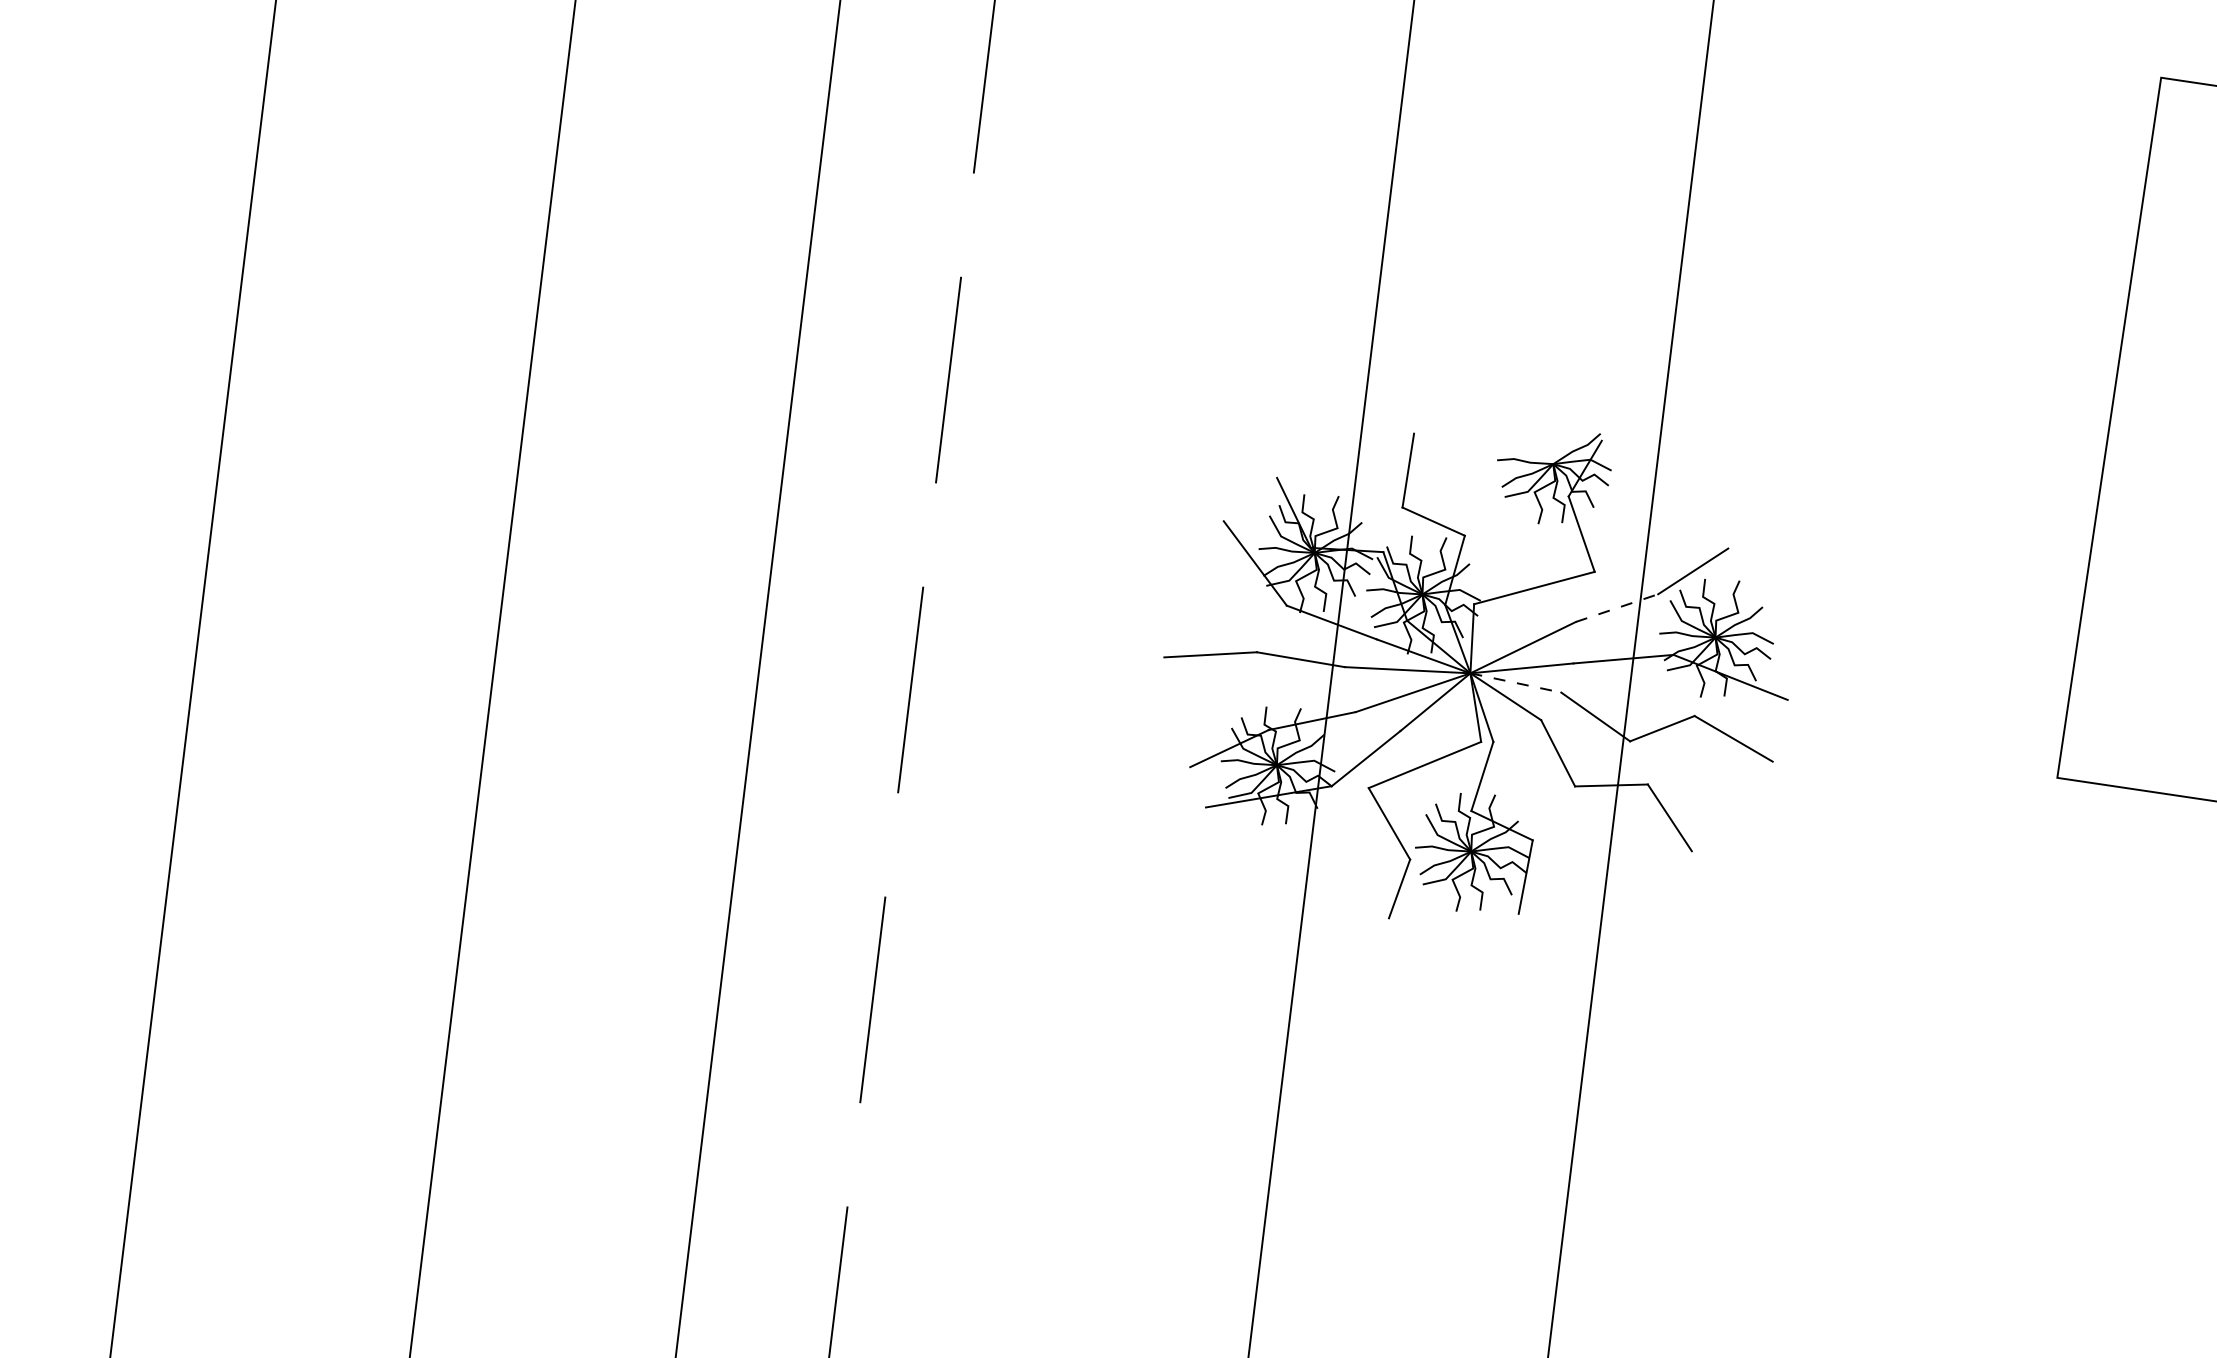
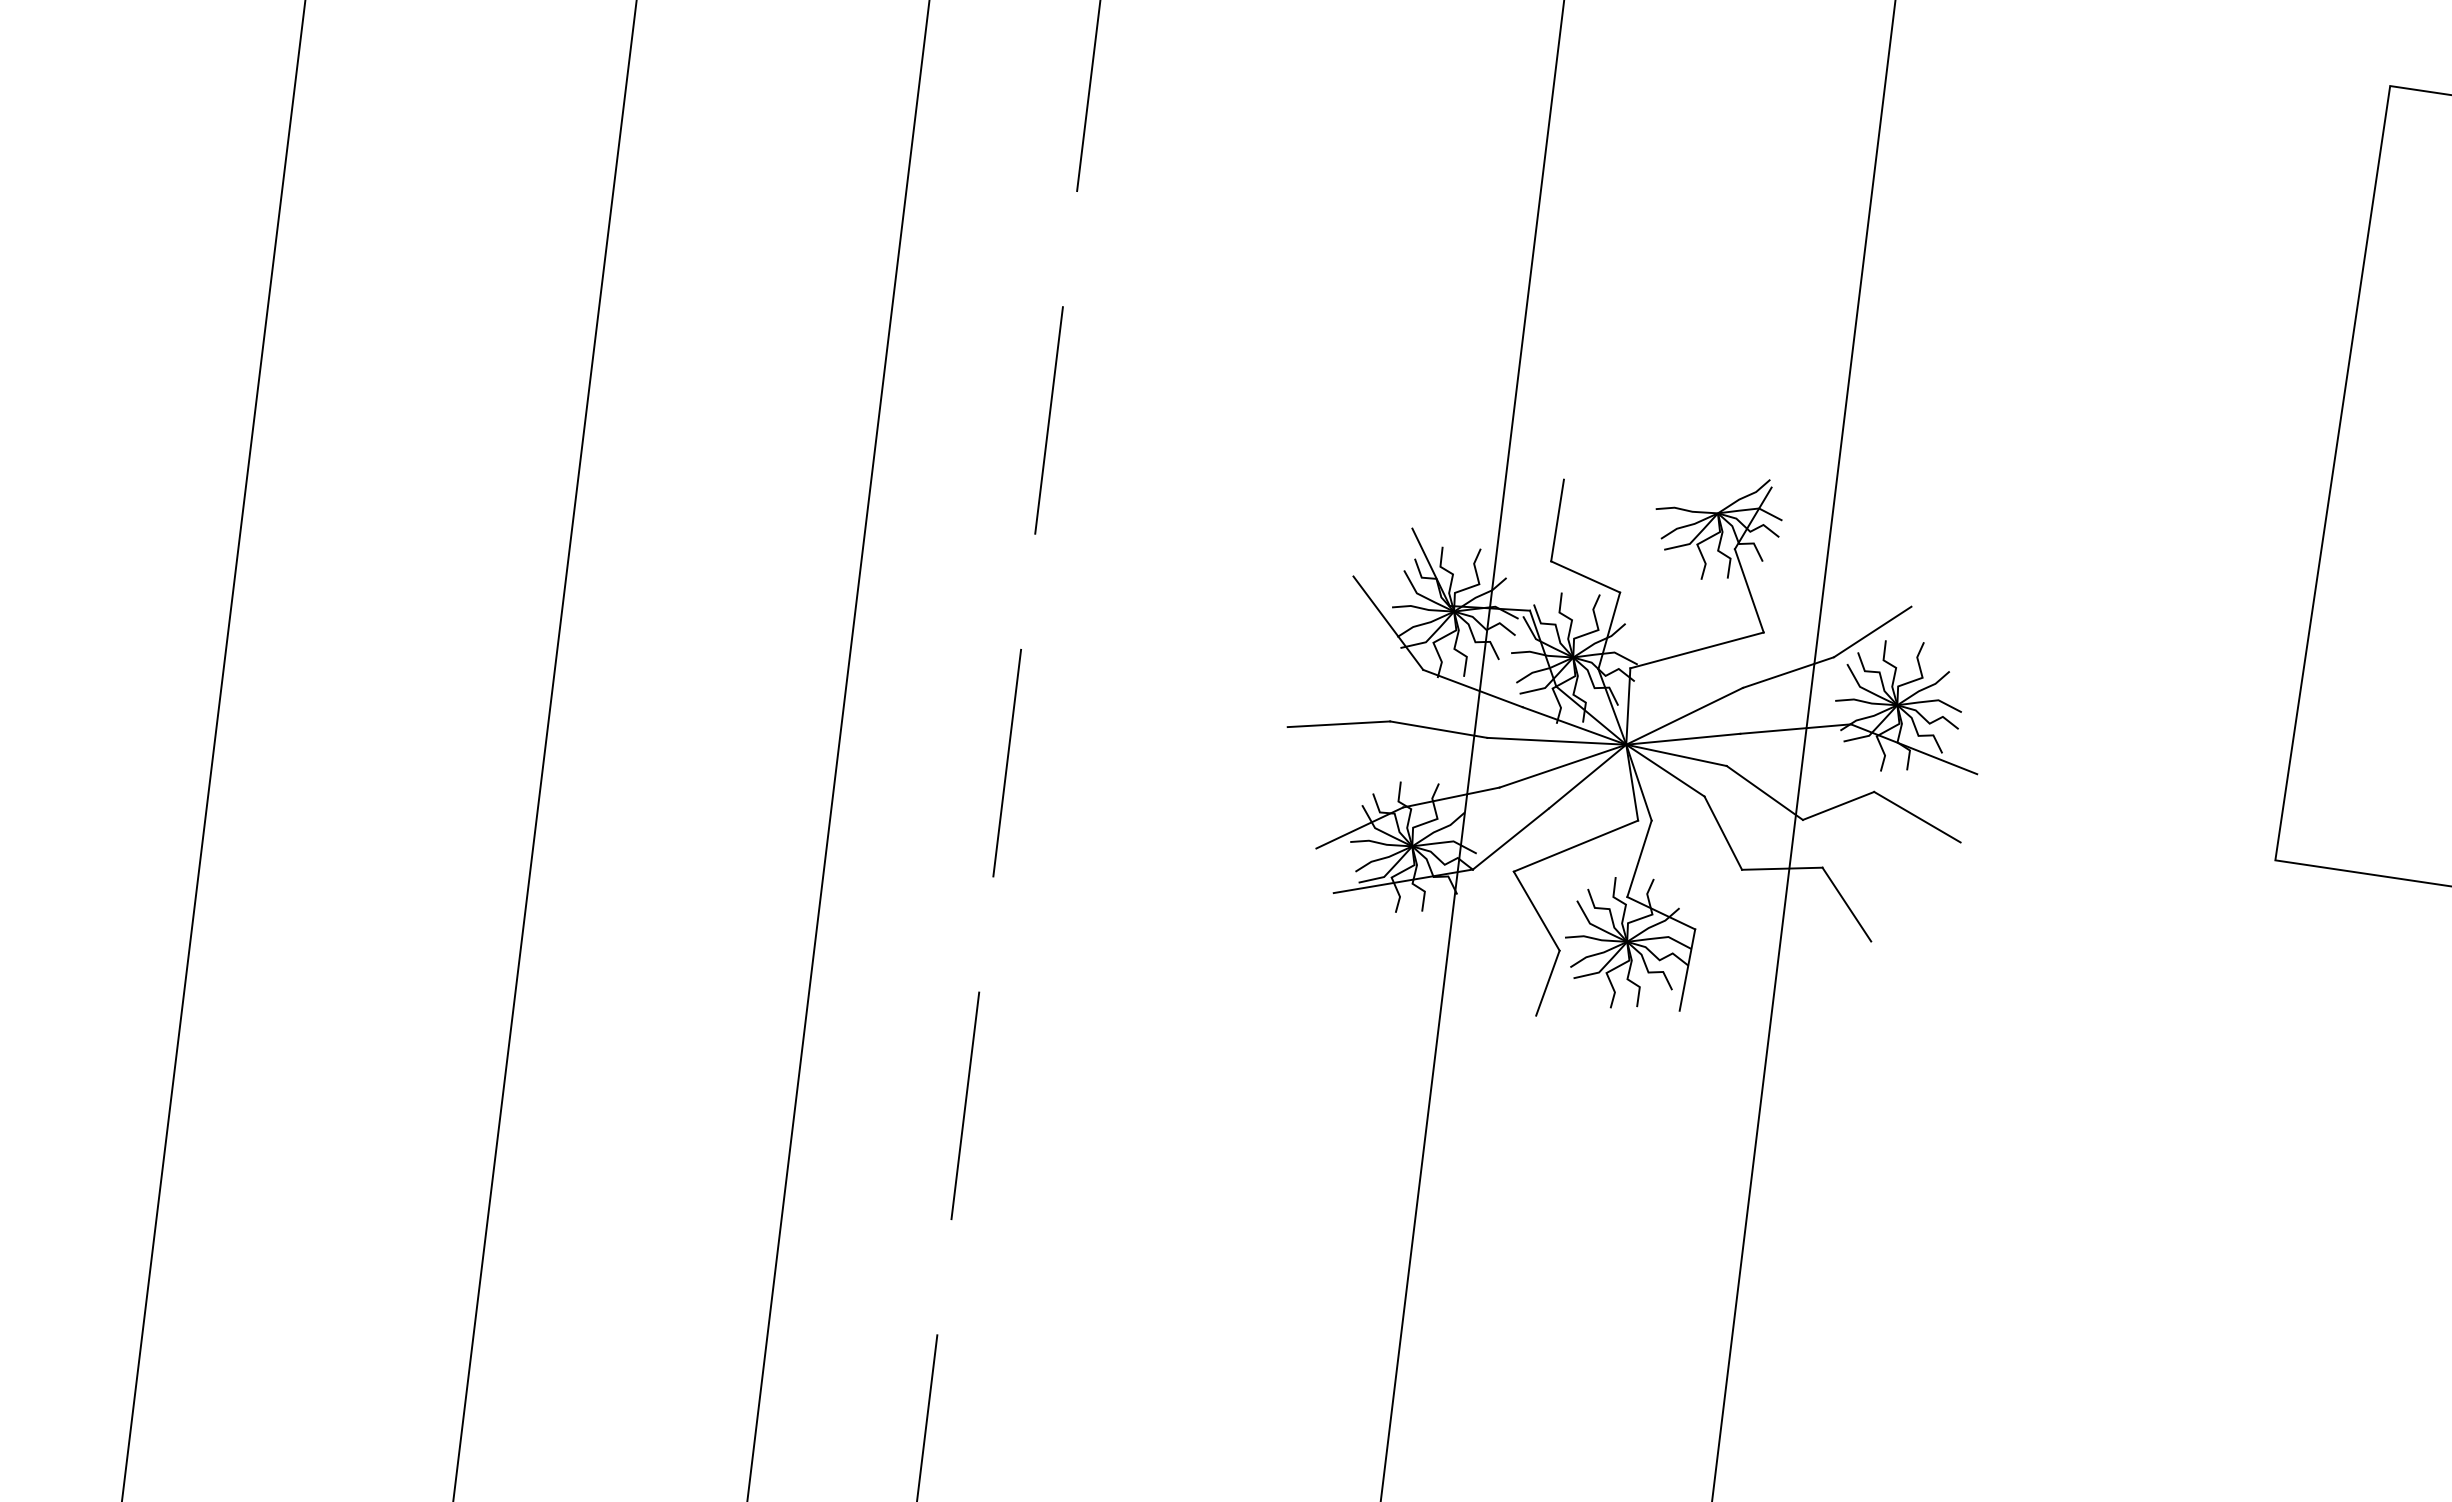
line: (1617, 608) -> (1788, 672), dashed -> solid
line: (1516, 683) -> (1677, 755), dashed -> solid

